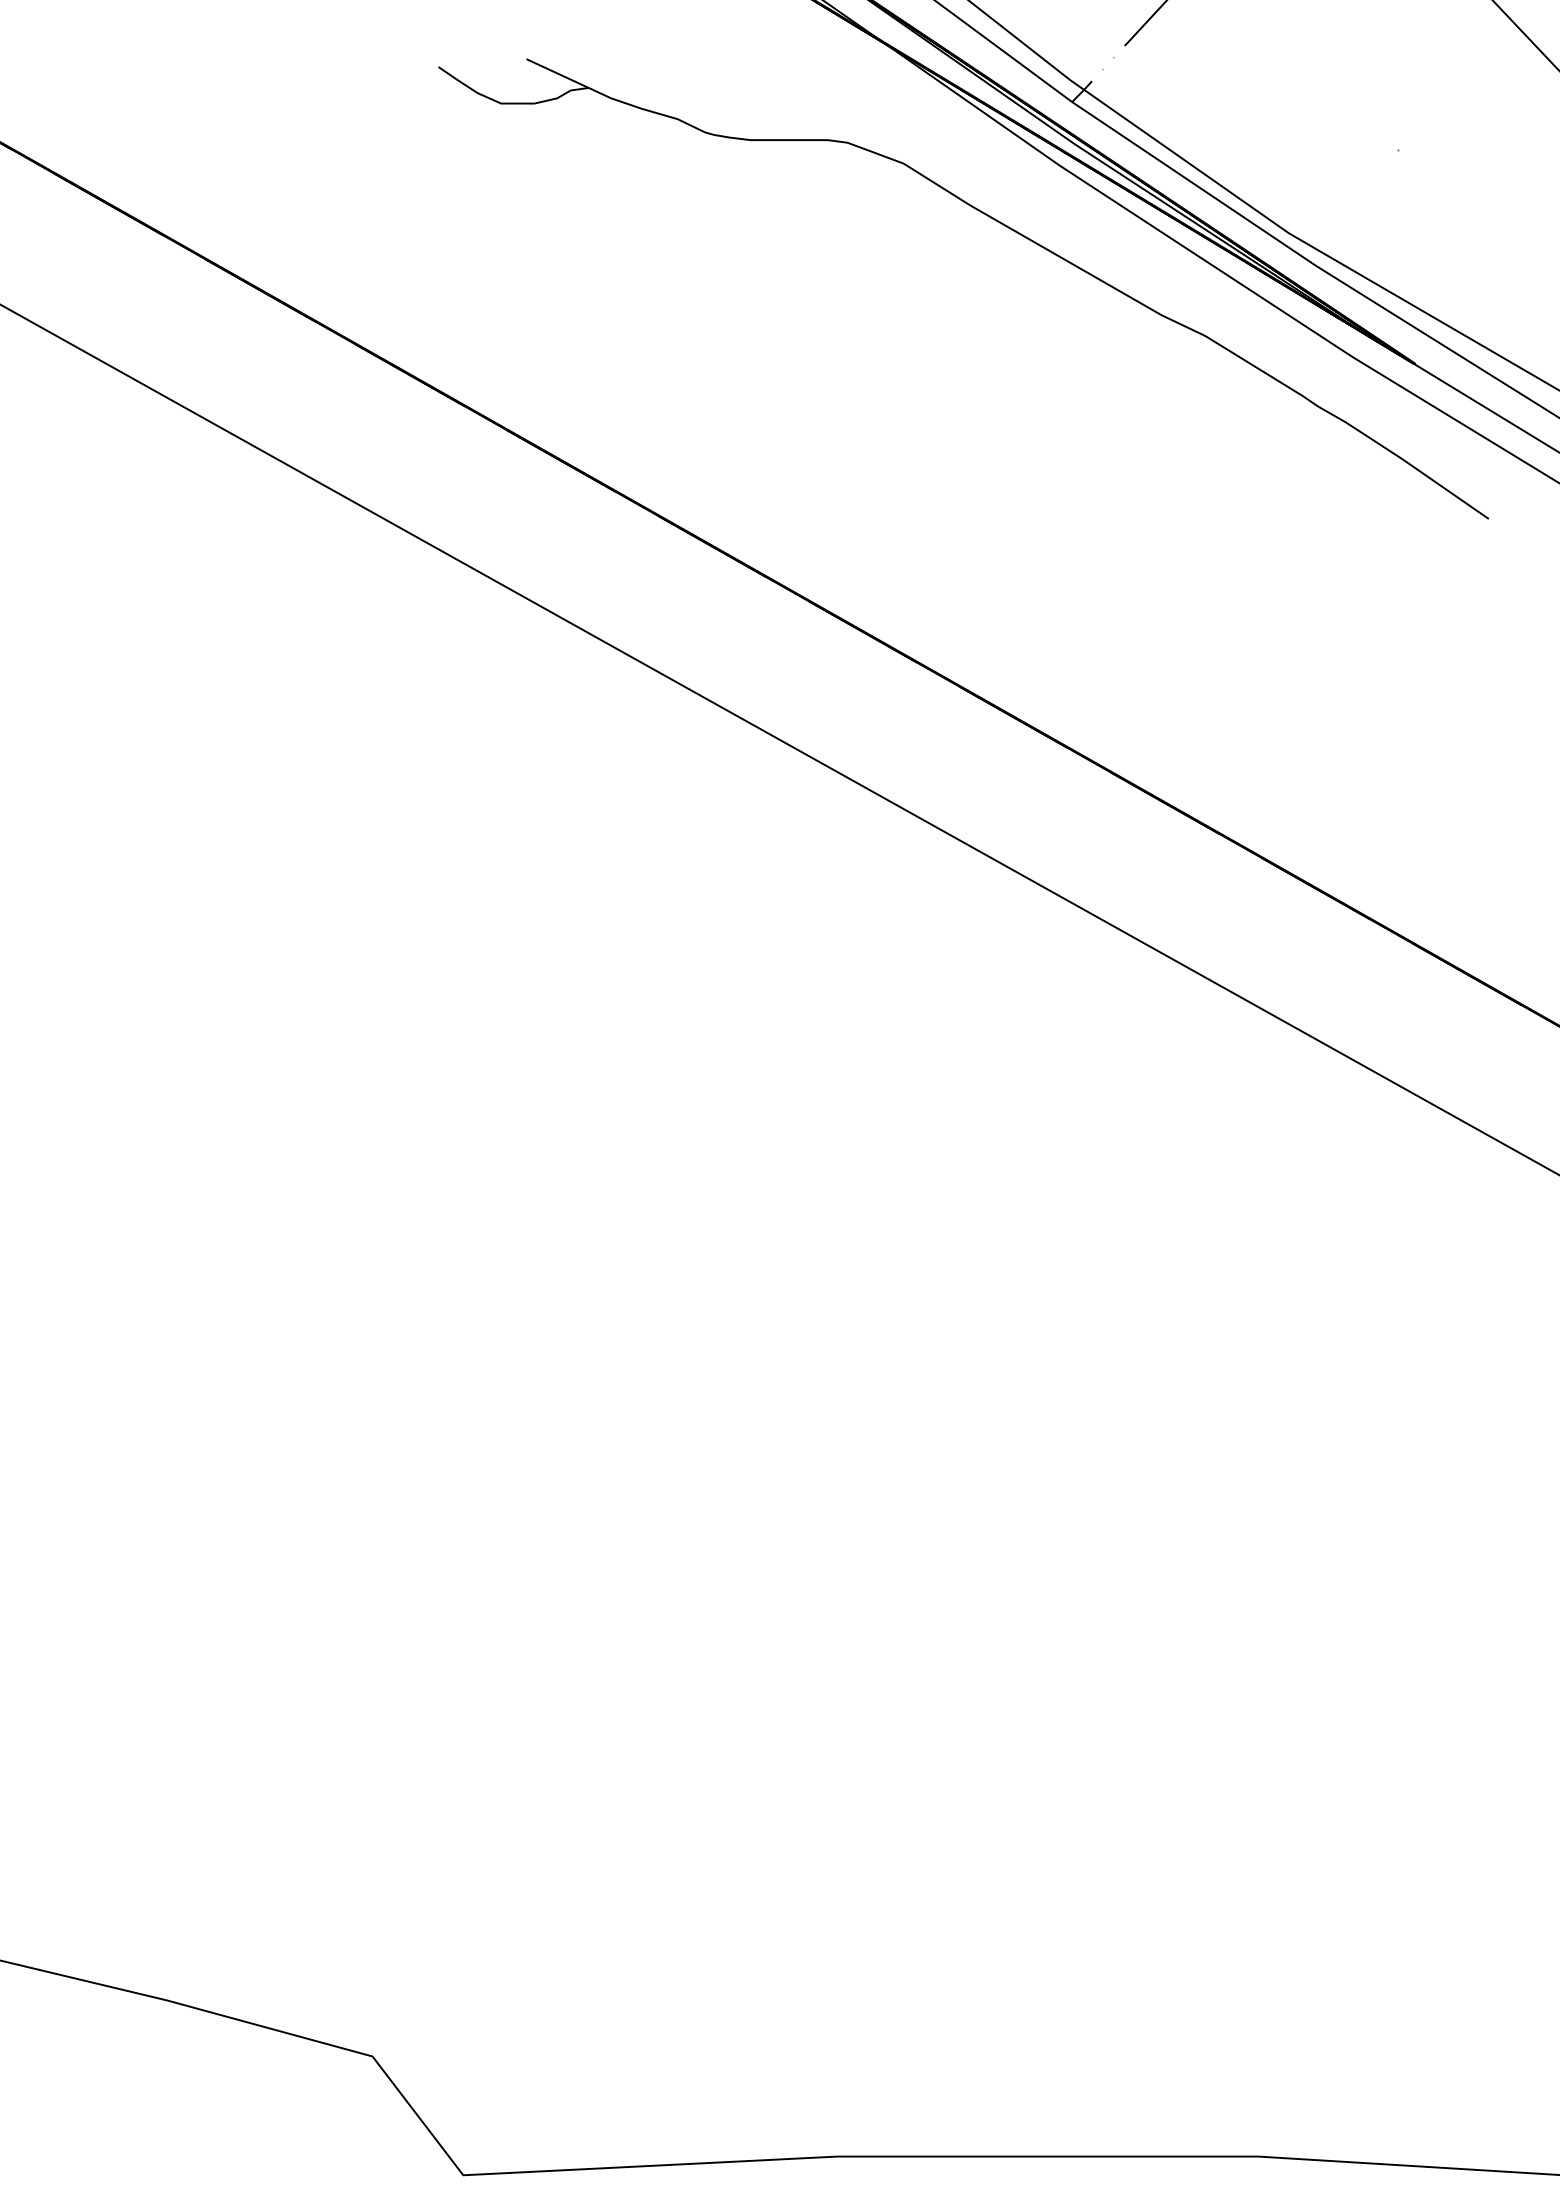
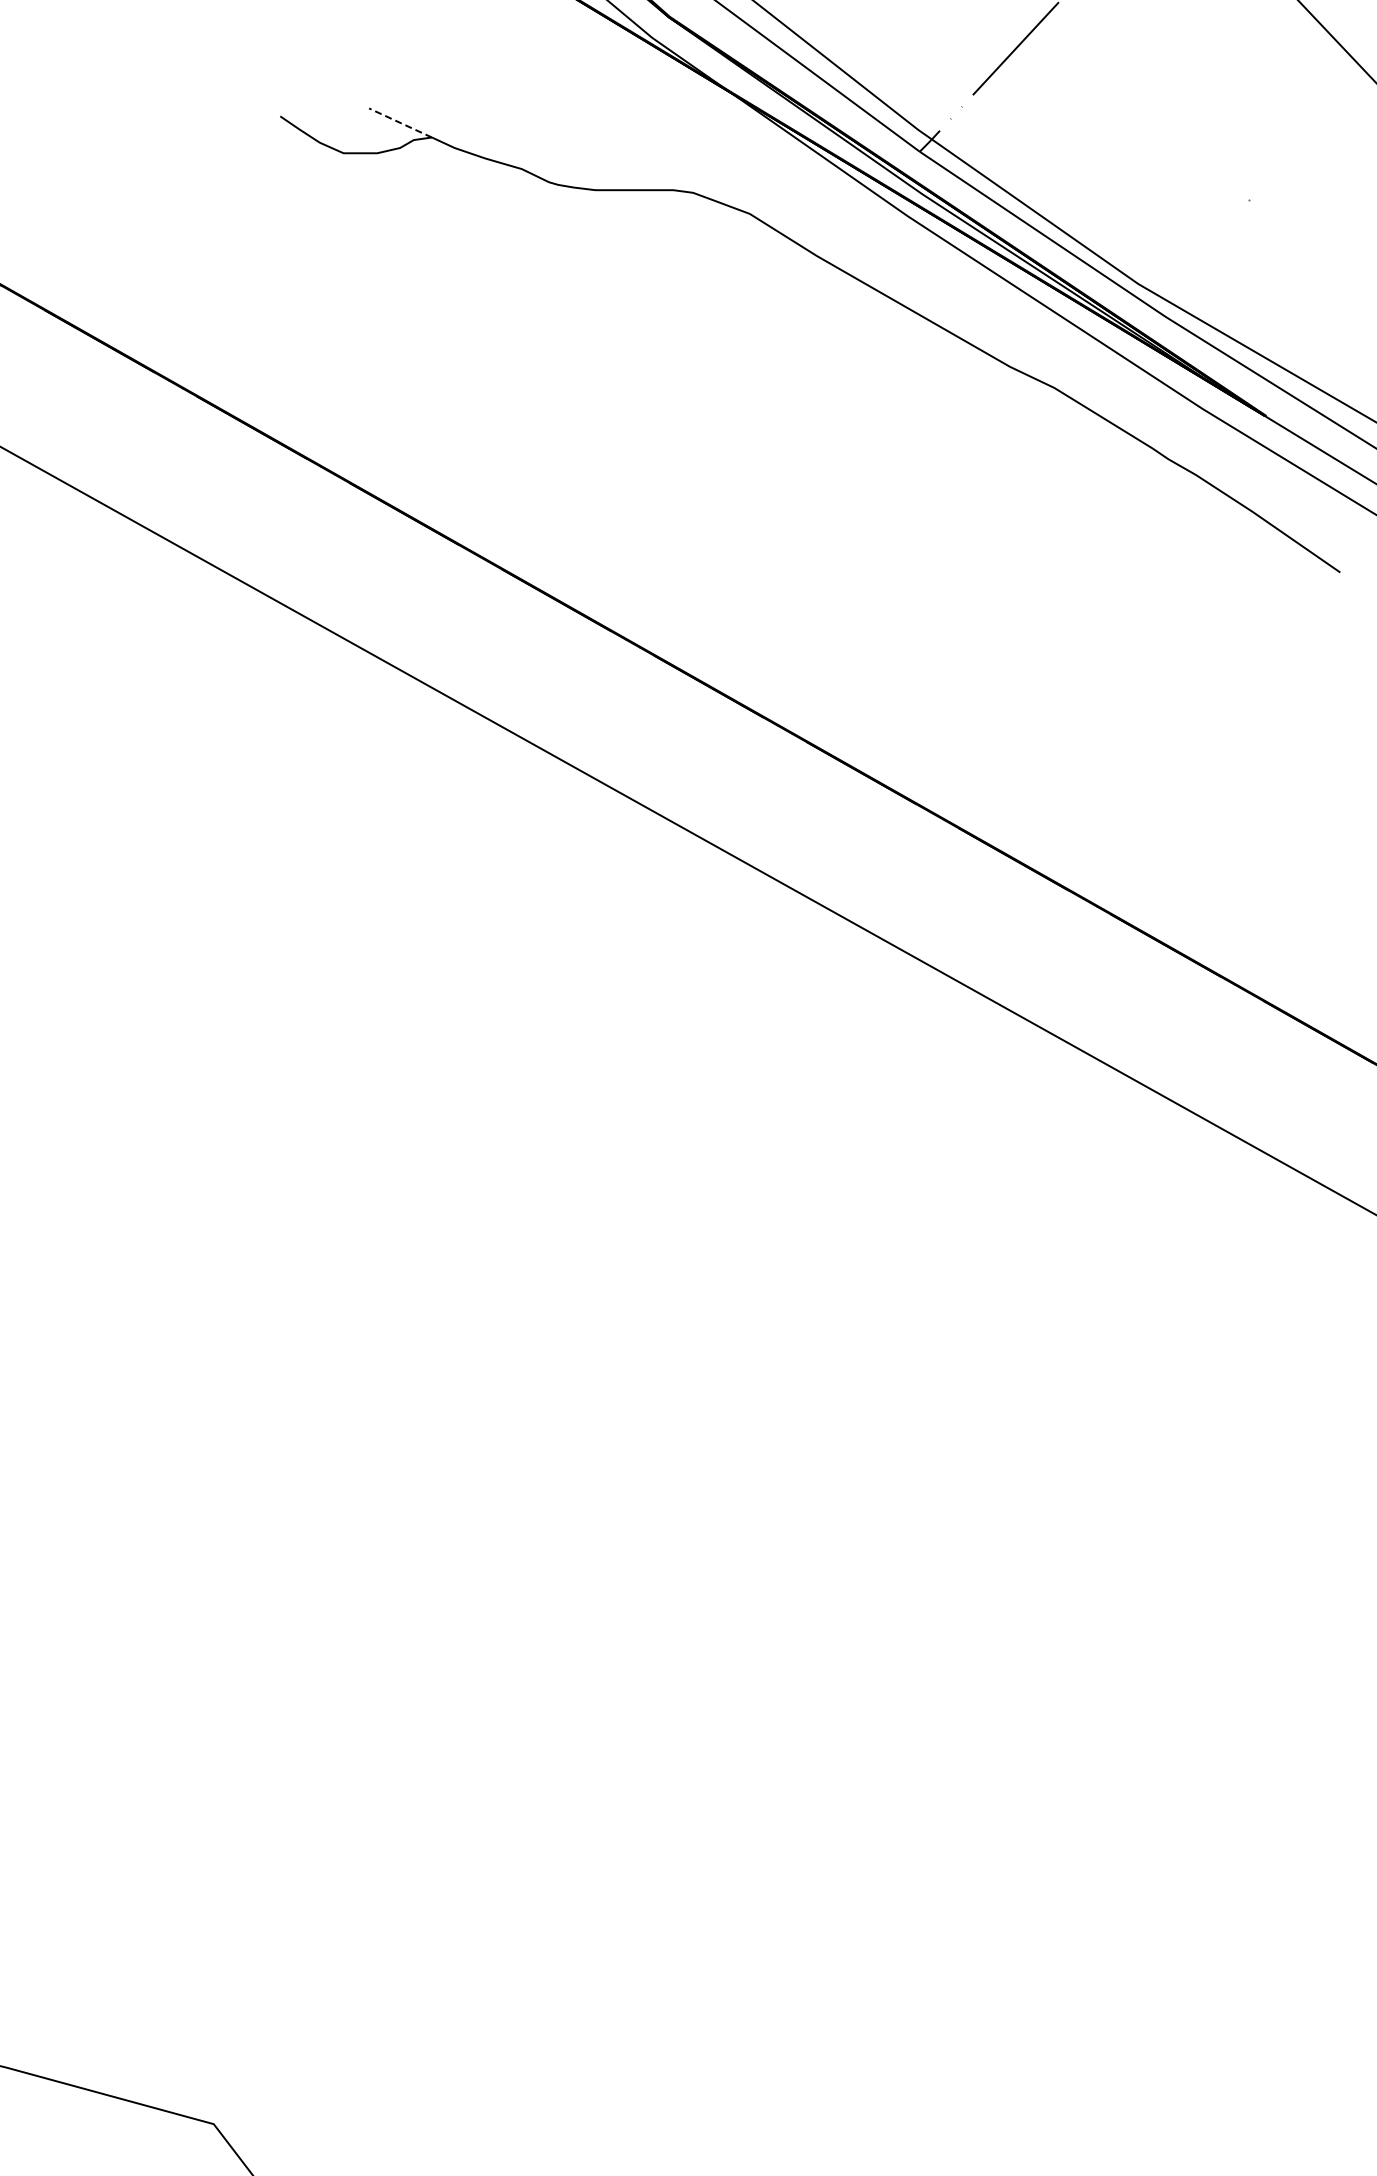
line: (557, 73) -> (400, 122), solid -> dashed

